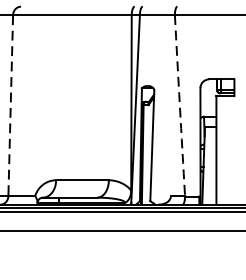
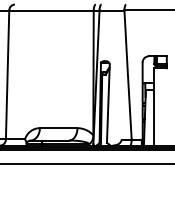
line: (10, 106) -> (7, 75), dashed -> solid
arc: (179, 106) -> (127, 75), dashed -> solid

